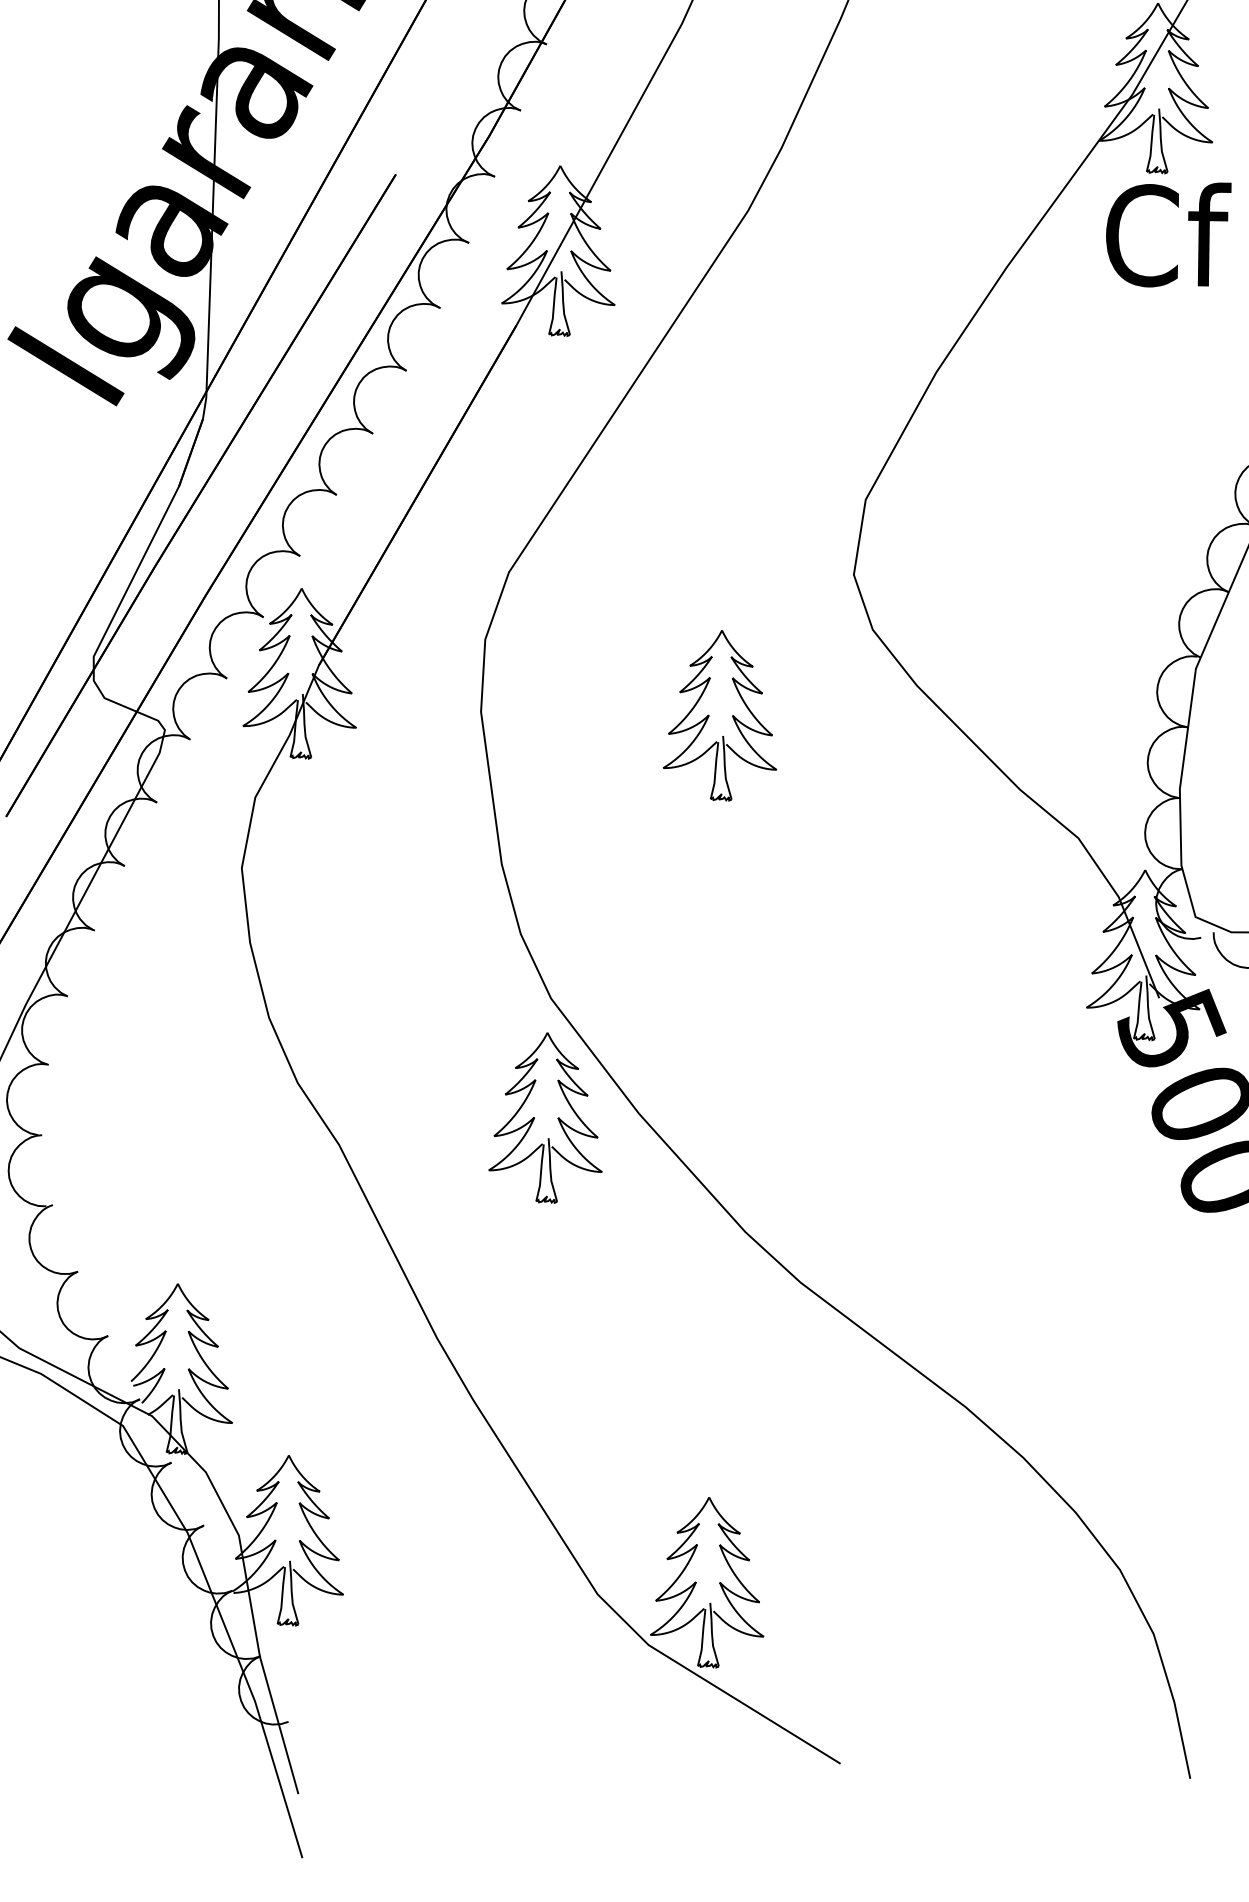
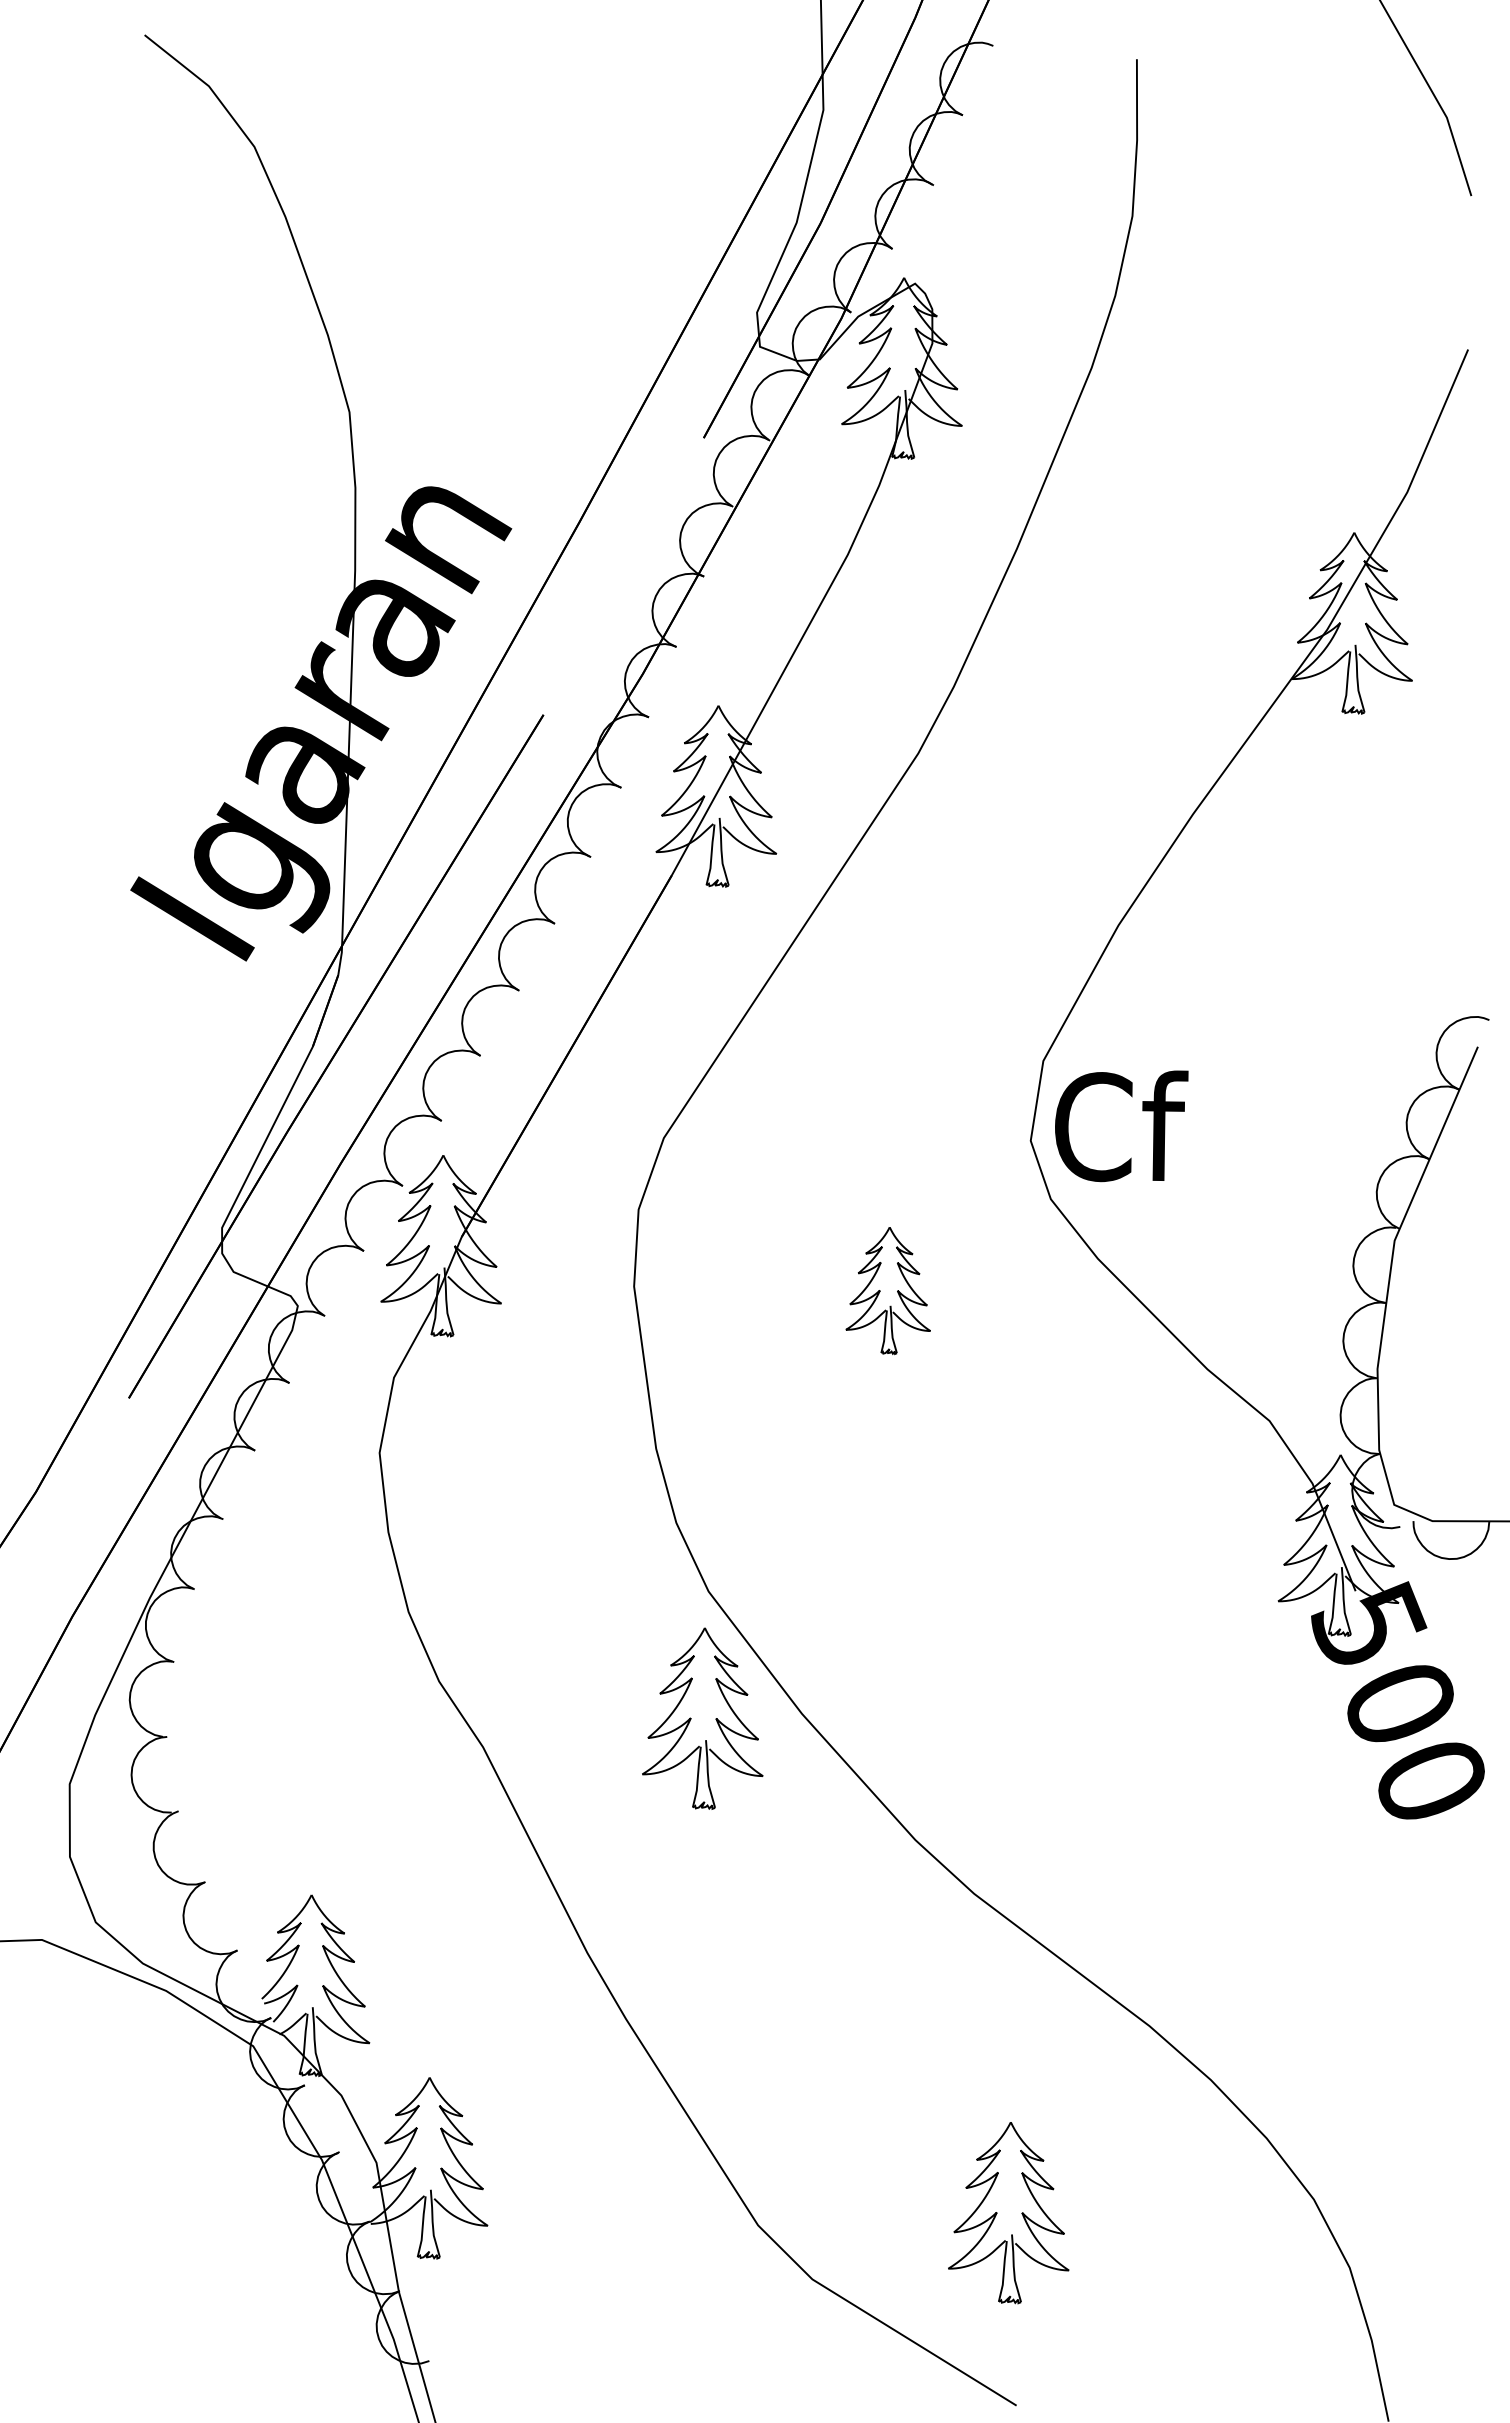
text: (1168, 235) -> (1121, 1126), moved
part: (719, 715) -> (887, 1290), size x0.7
part: (696, 1583) -> (997, 2213), moved

